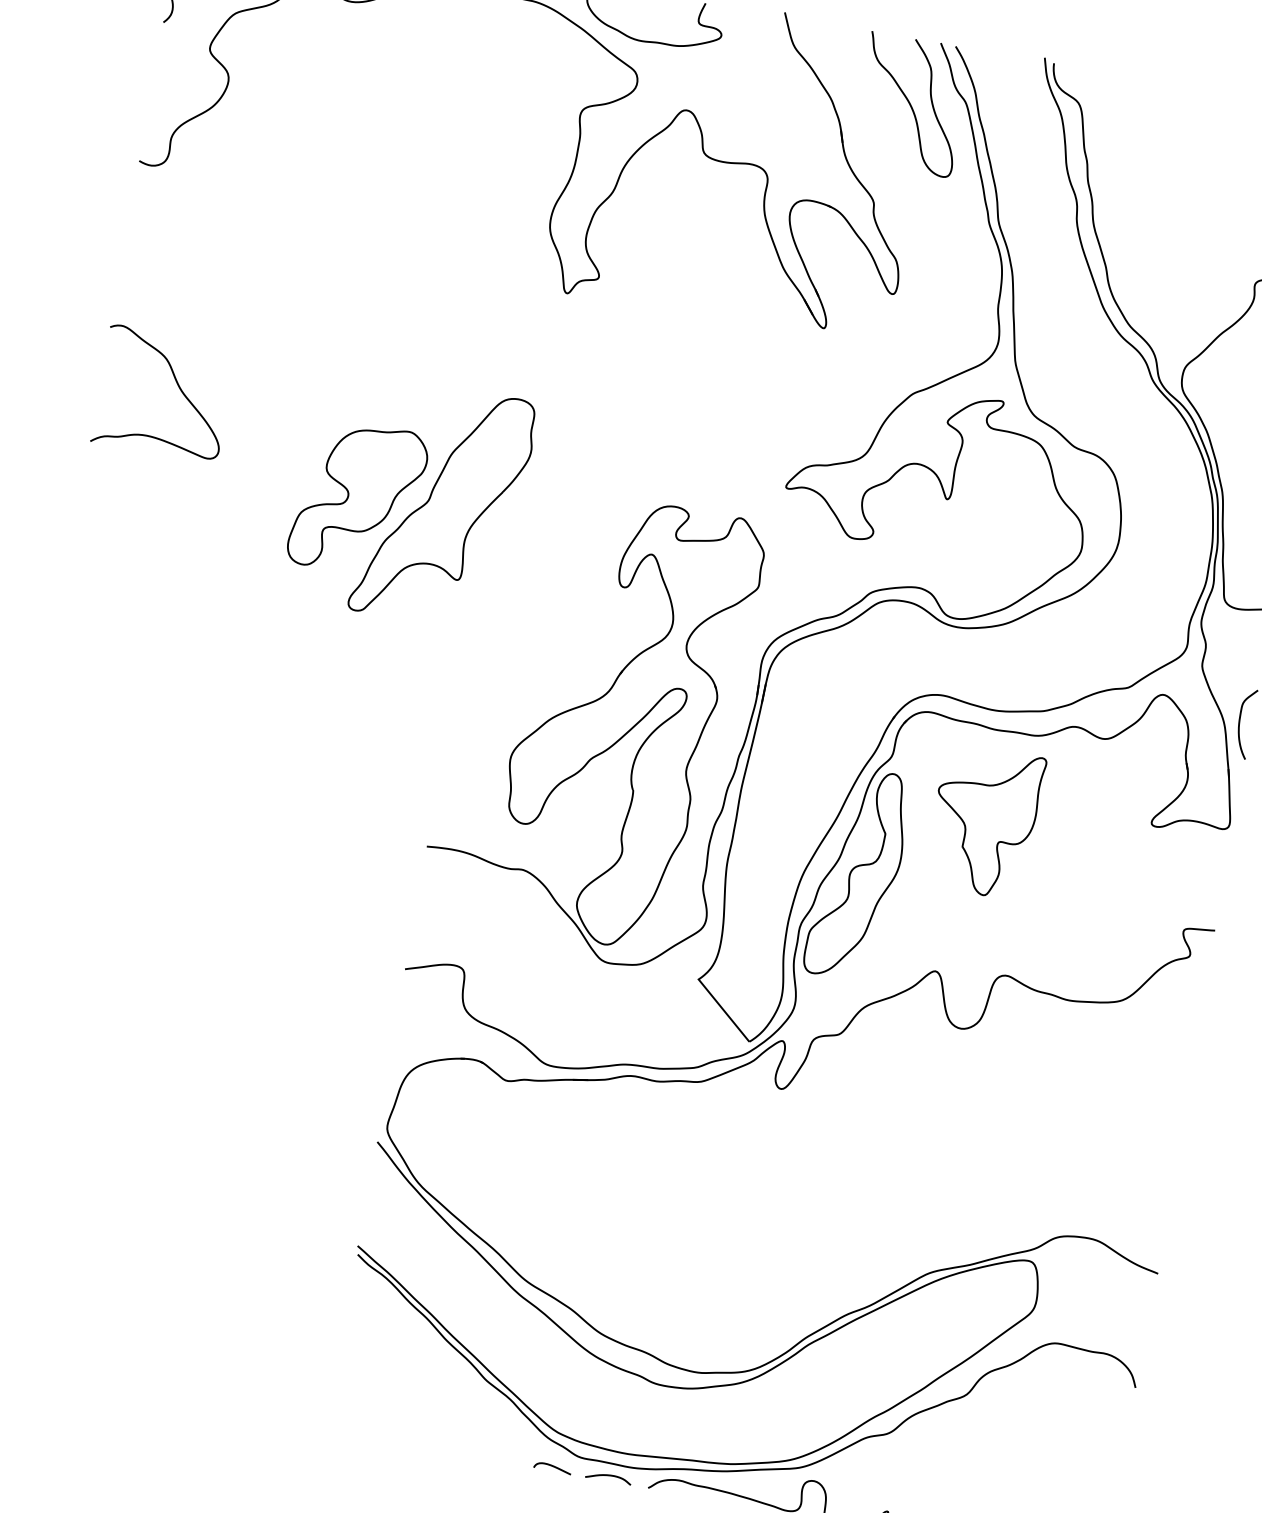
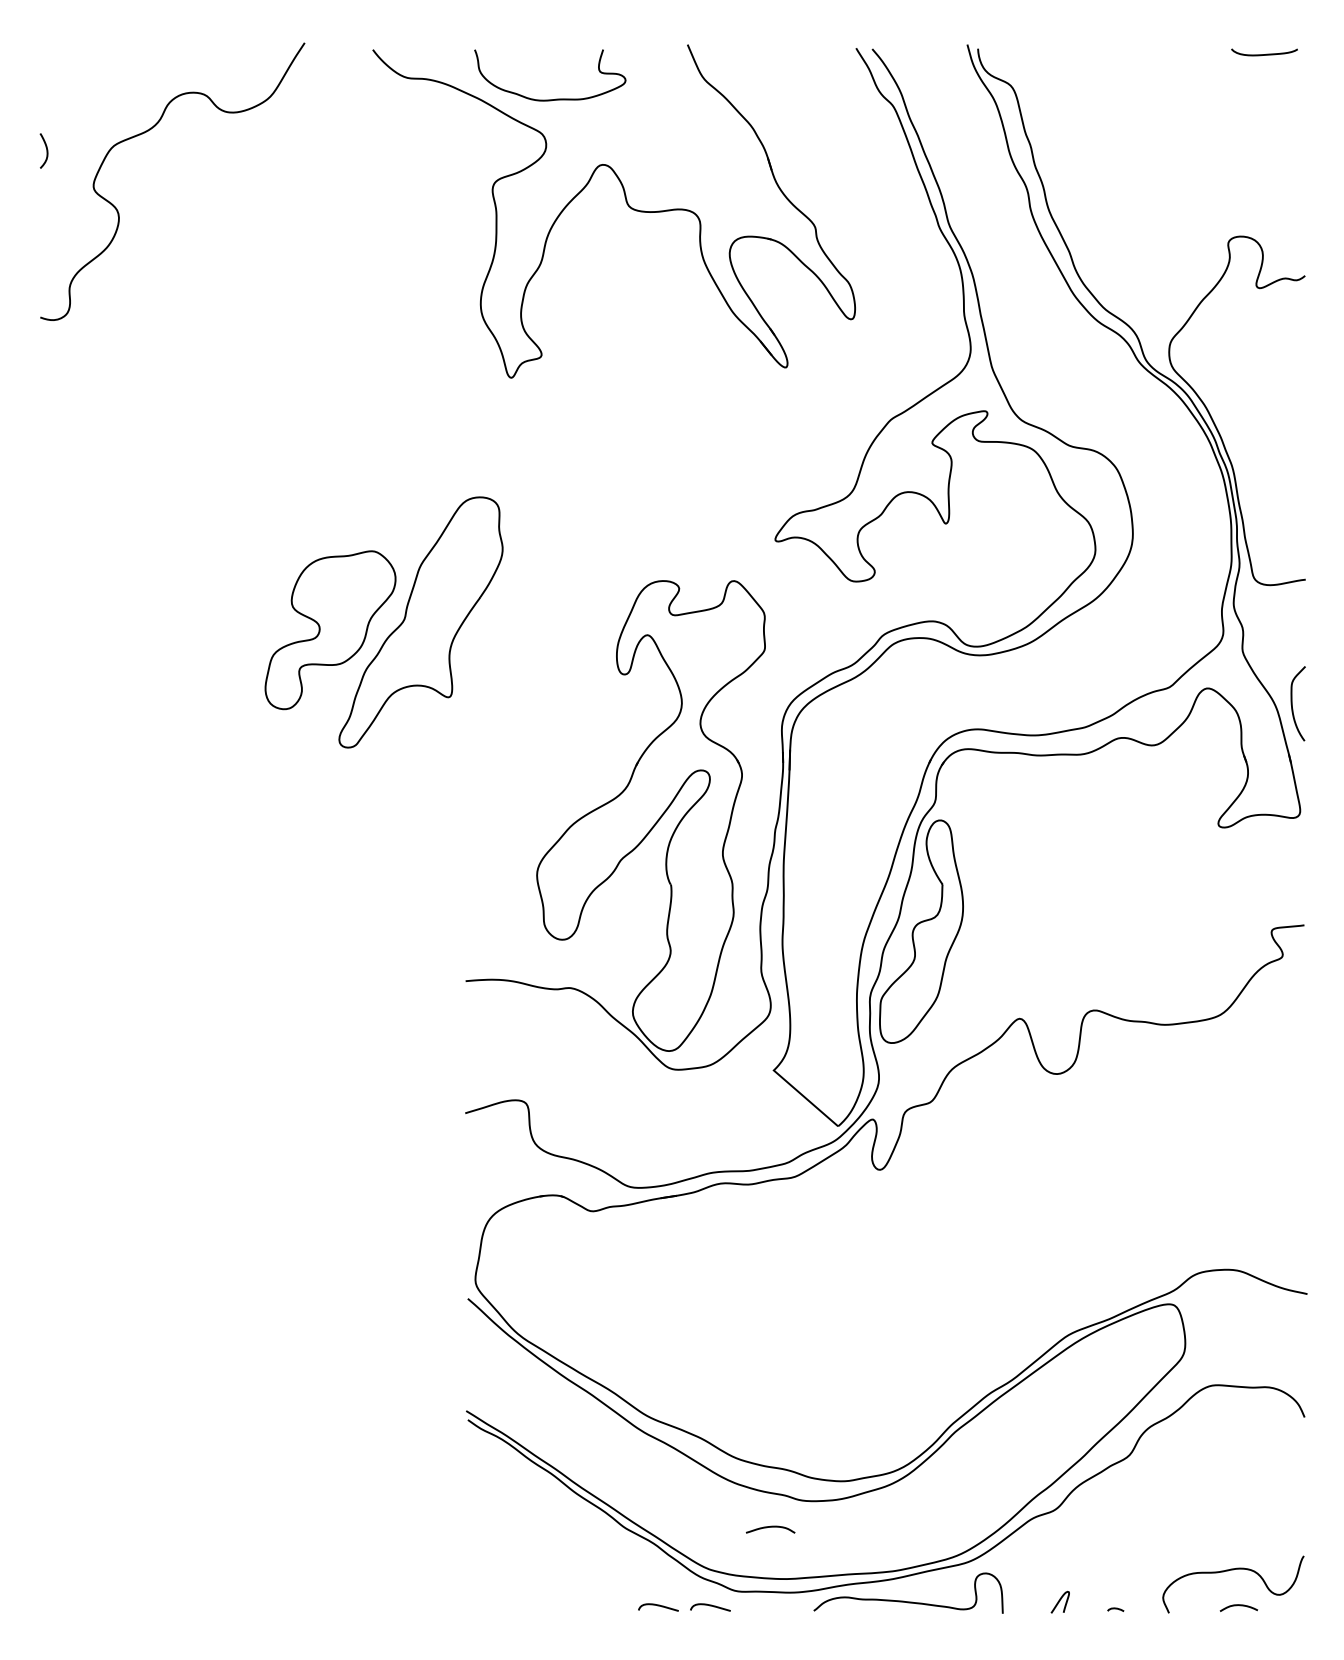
curve: (911, 105) -> (836, 118), removed
curve: (176, 384) -> (120, 544), removed
part: (984, 821) -> (1043, 853), removed
curve: (504, 1458) -> (658, 1606), added
curve: (608, 1475) -> (770, 1527), moved

